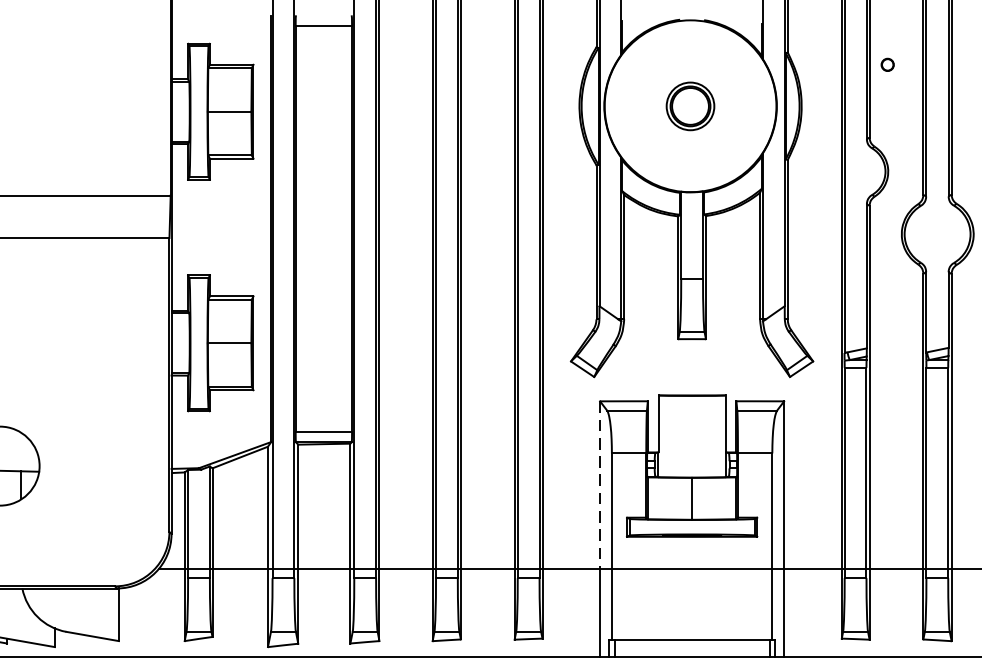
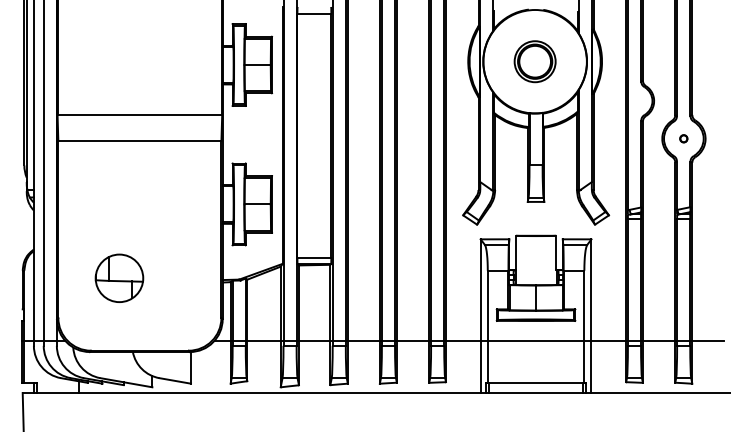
part: (887, 64) -> (683, 138), moved
part: (689, 105) -> (534, 61), size x1.43
line: (599, 484) -> (480, 289), dashed -> solid

